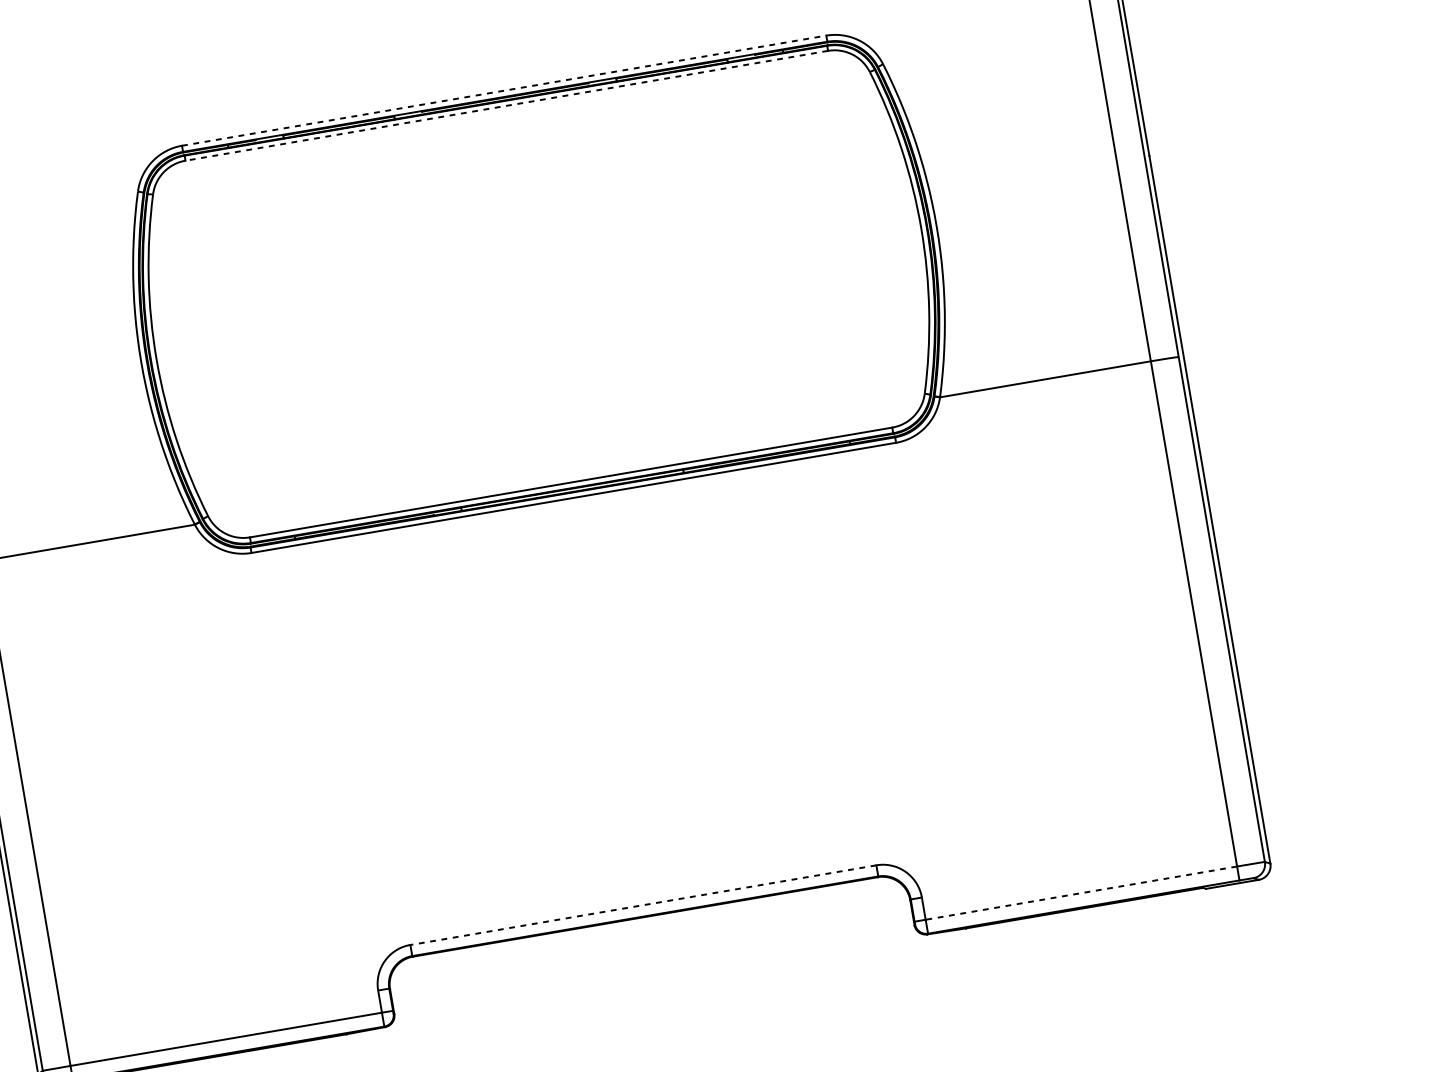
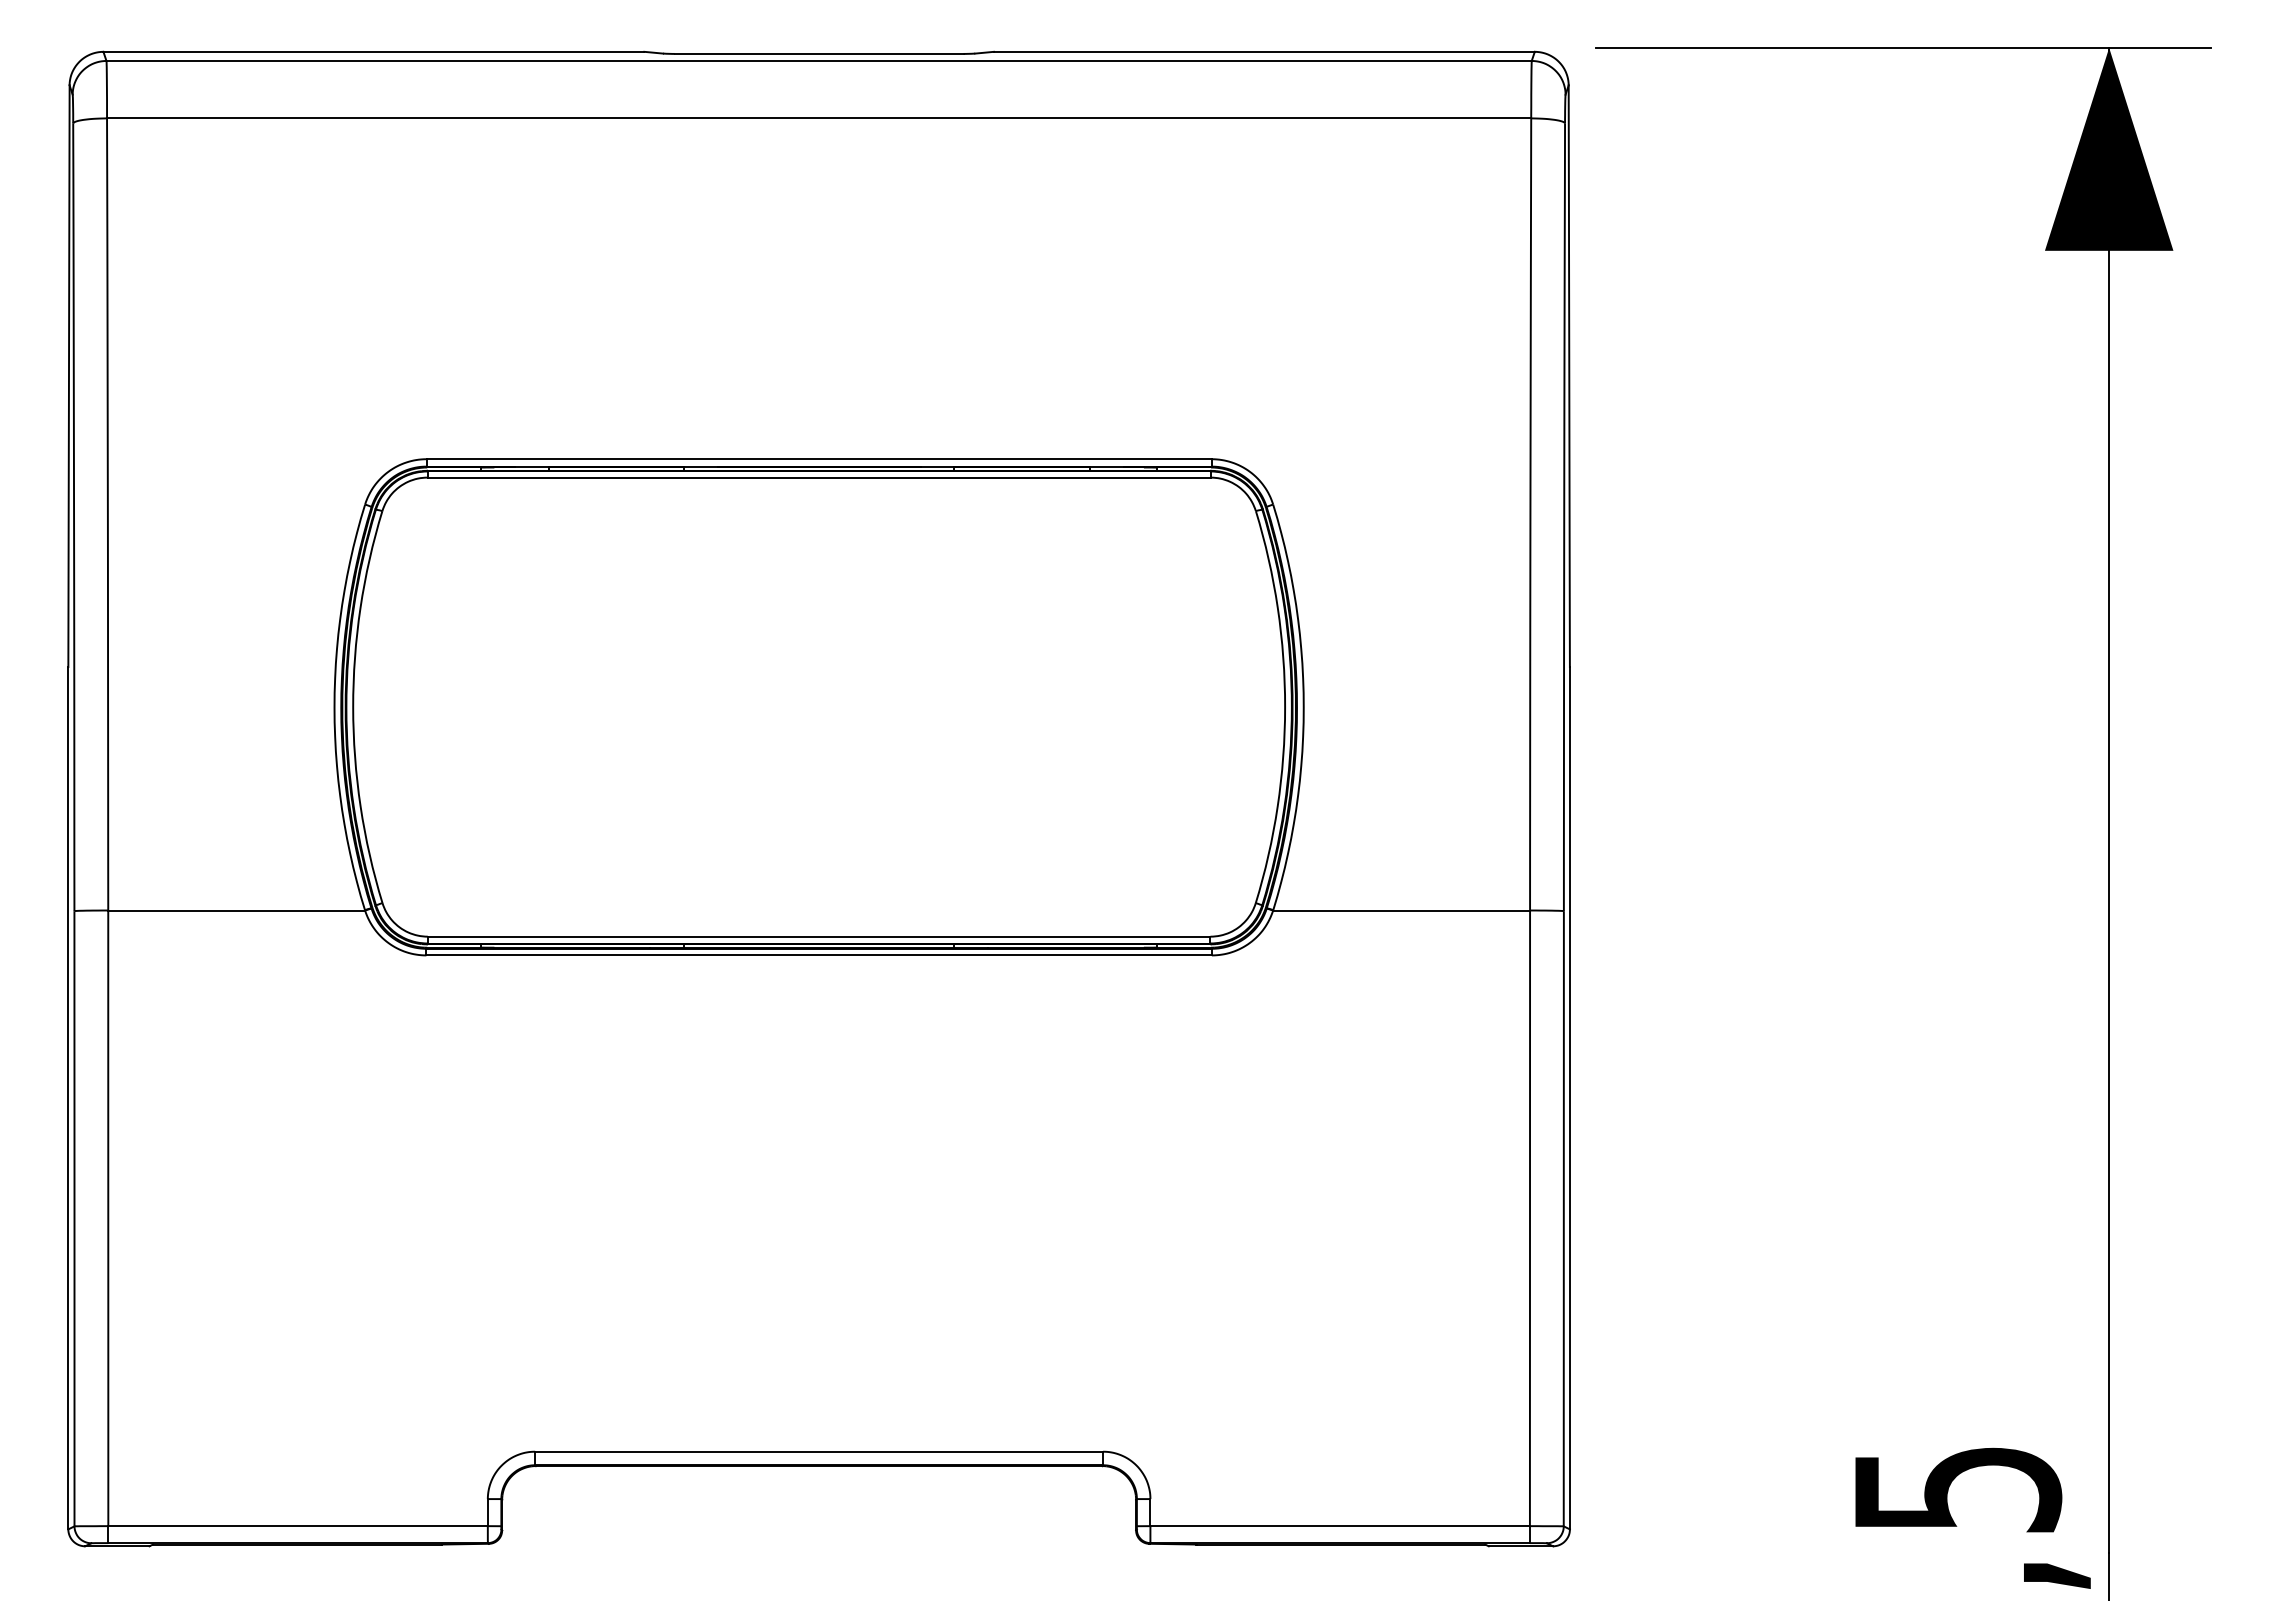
line: (504, 90) -> (819, 459), dashed -> solid
line: (507, 105) -> (819, 477), dashed -> solid
line: (1081, 893) -> (1340, 1526), dashed -> solid
line: (643, 904) -> (819, 1451), dashed -> solid

